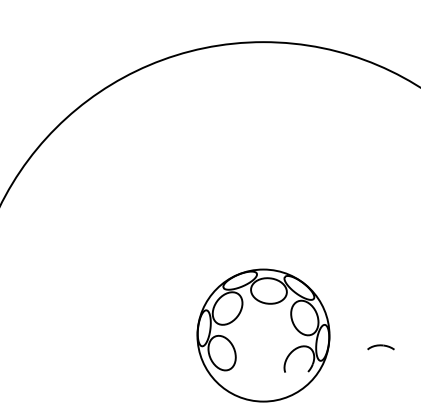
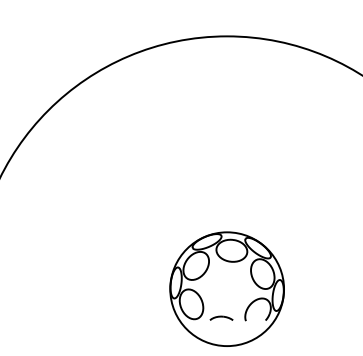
part: (380, 347) -> (221, 318), moved

